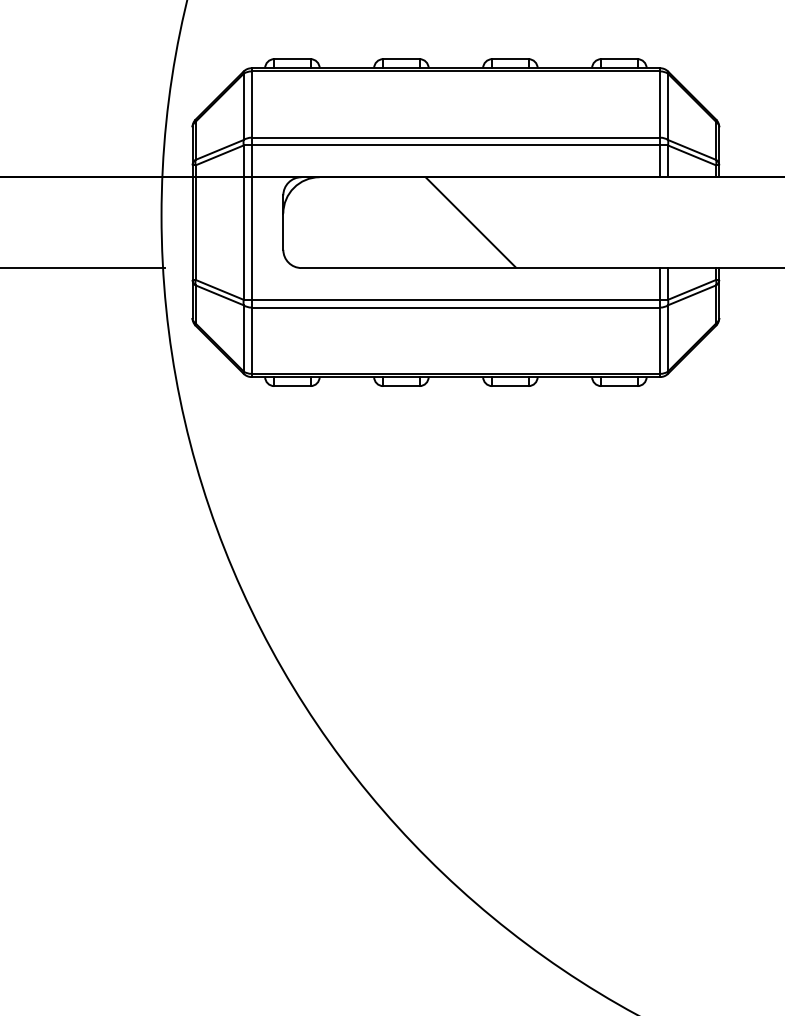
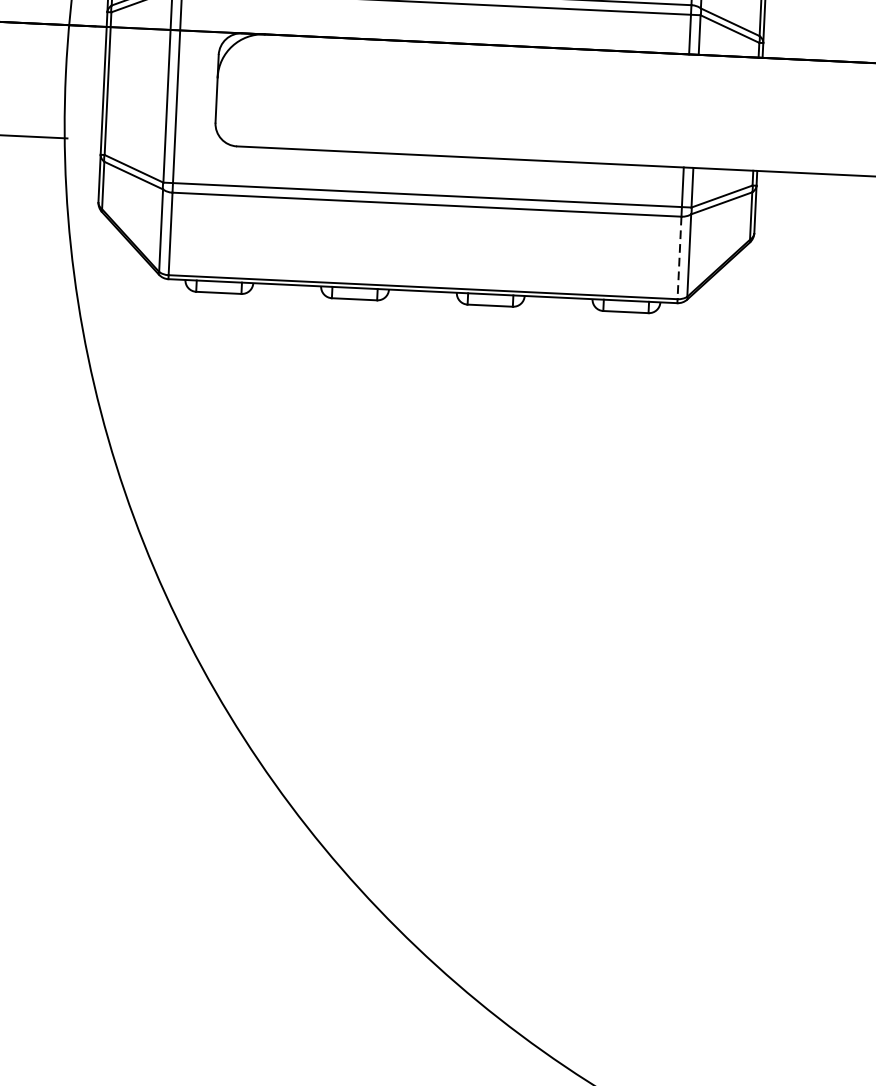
hatch: (470, 222) -> (450, 99), removed
line: (660, 341) -> (679, 258), solid -> dashed

